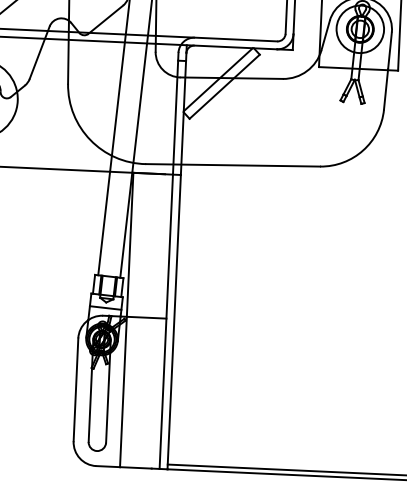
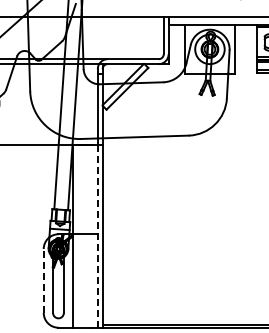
line: (165, 320) -> (97, 235), solid -> dashed
line: (75, 389) -> (43, 280), solid -> dashed

